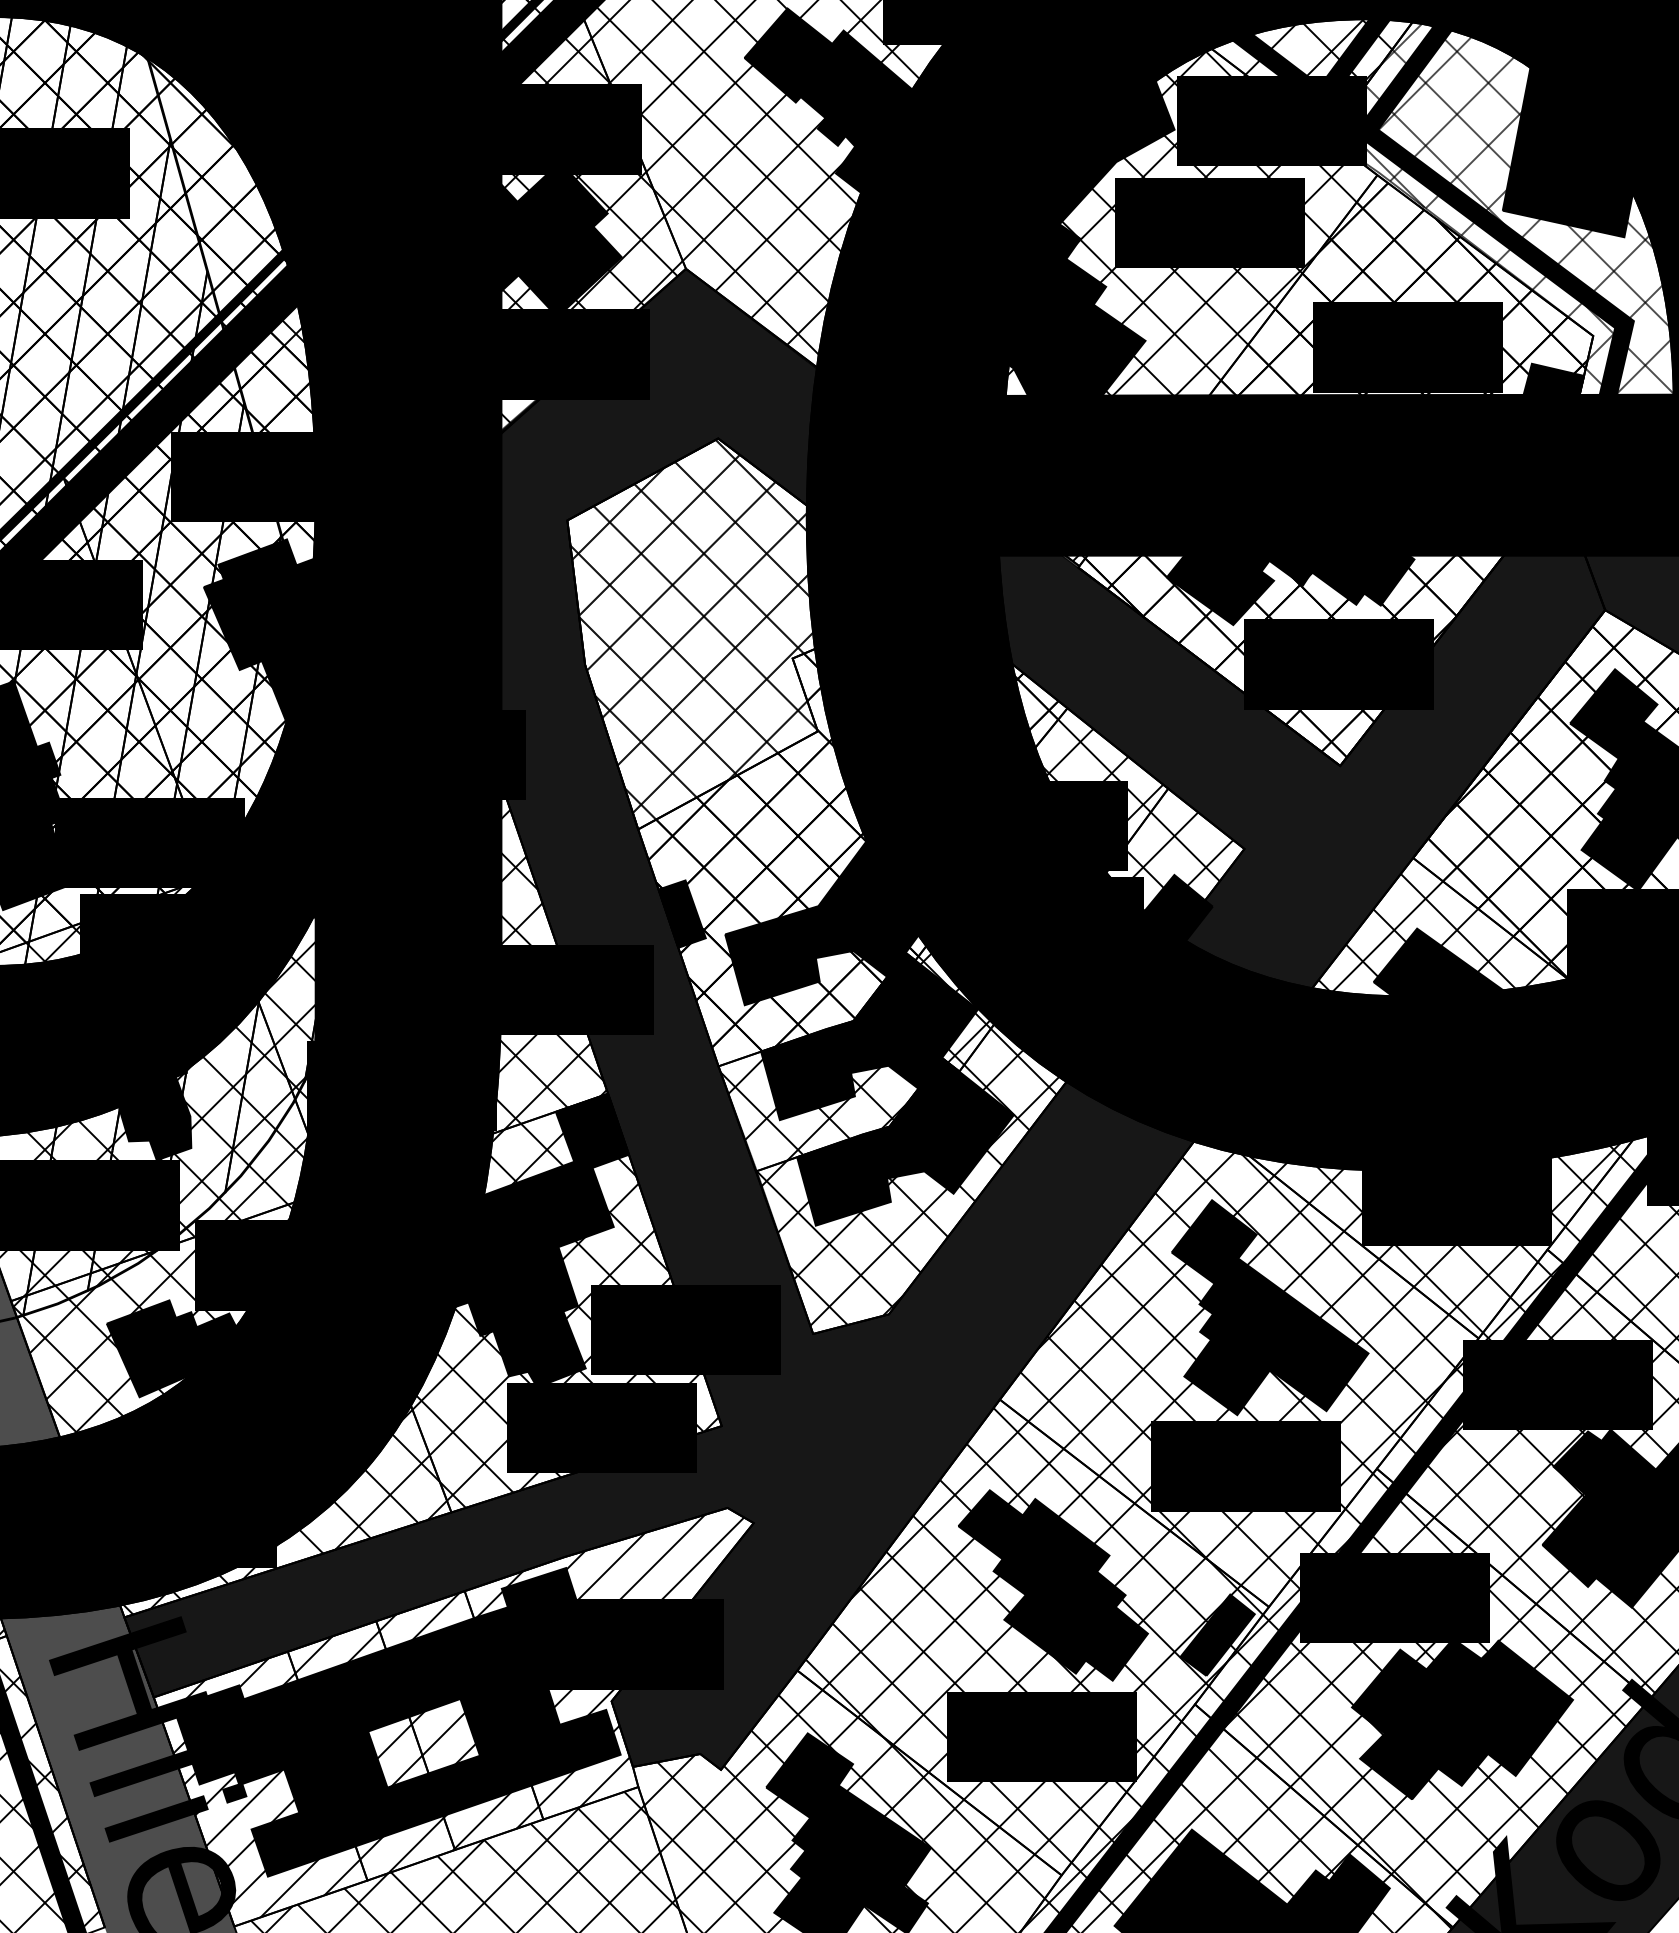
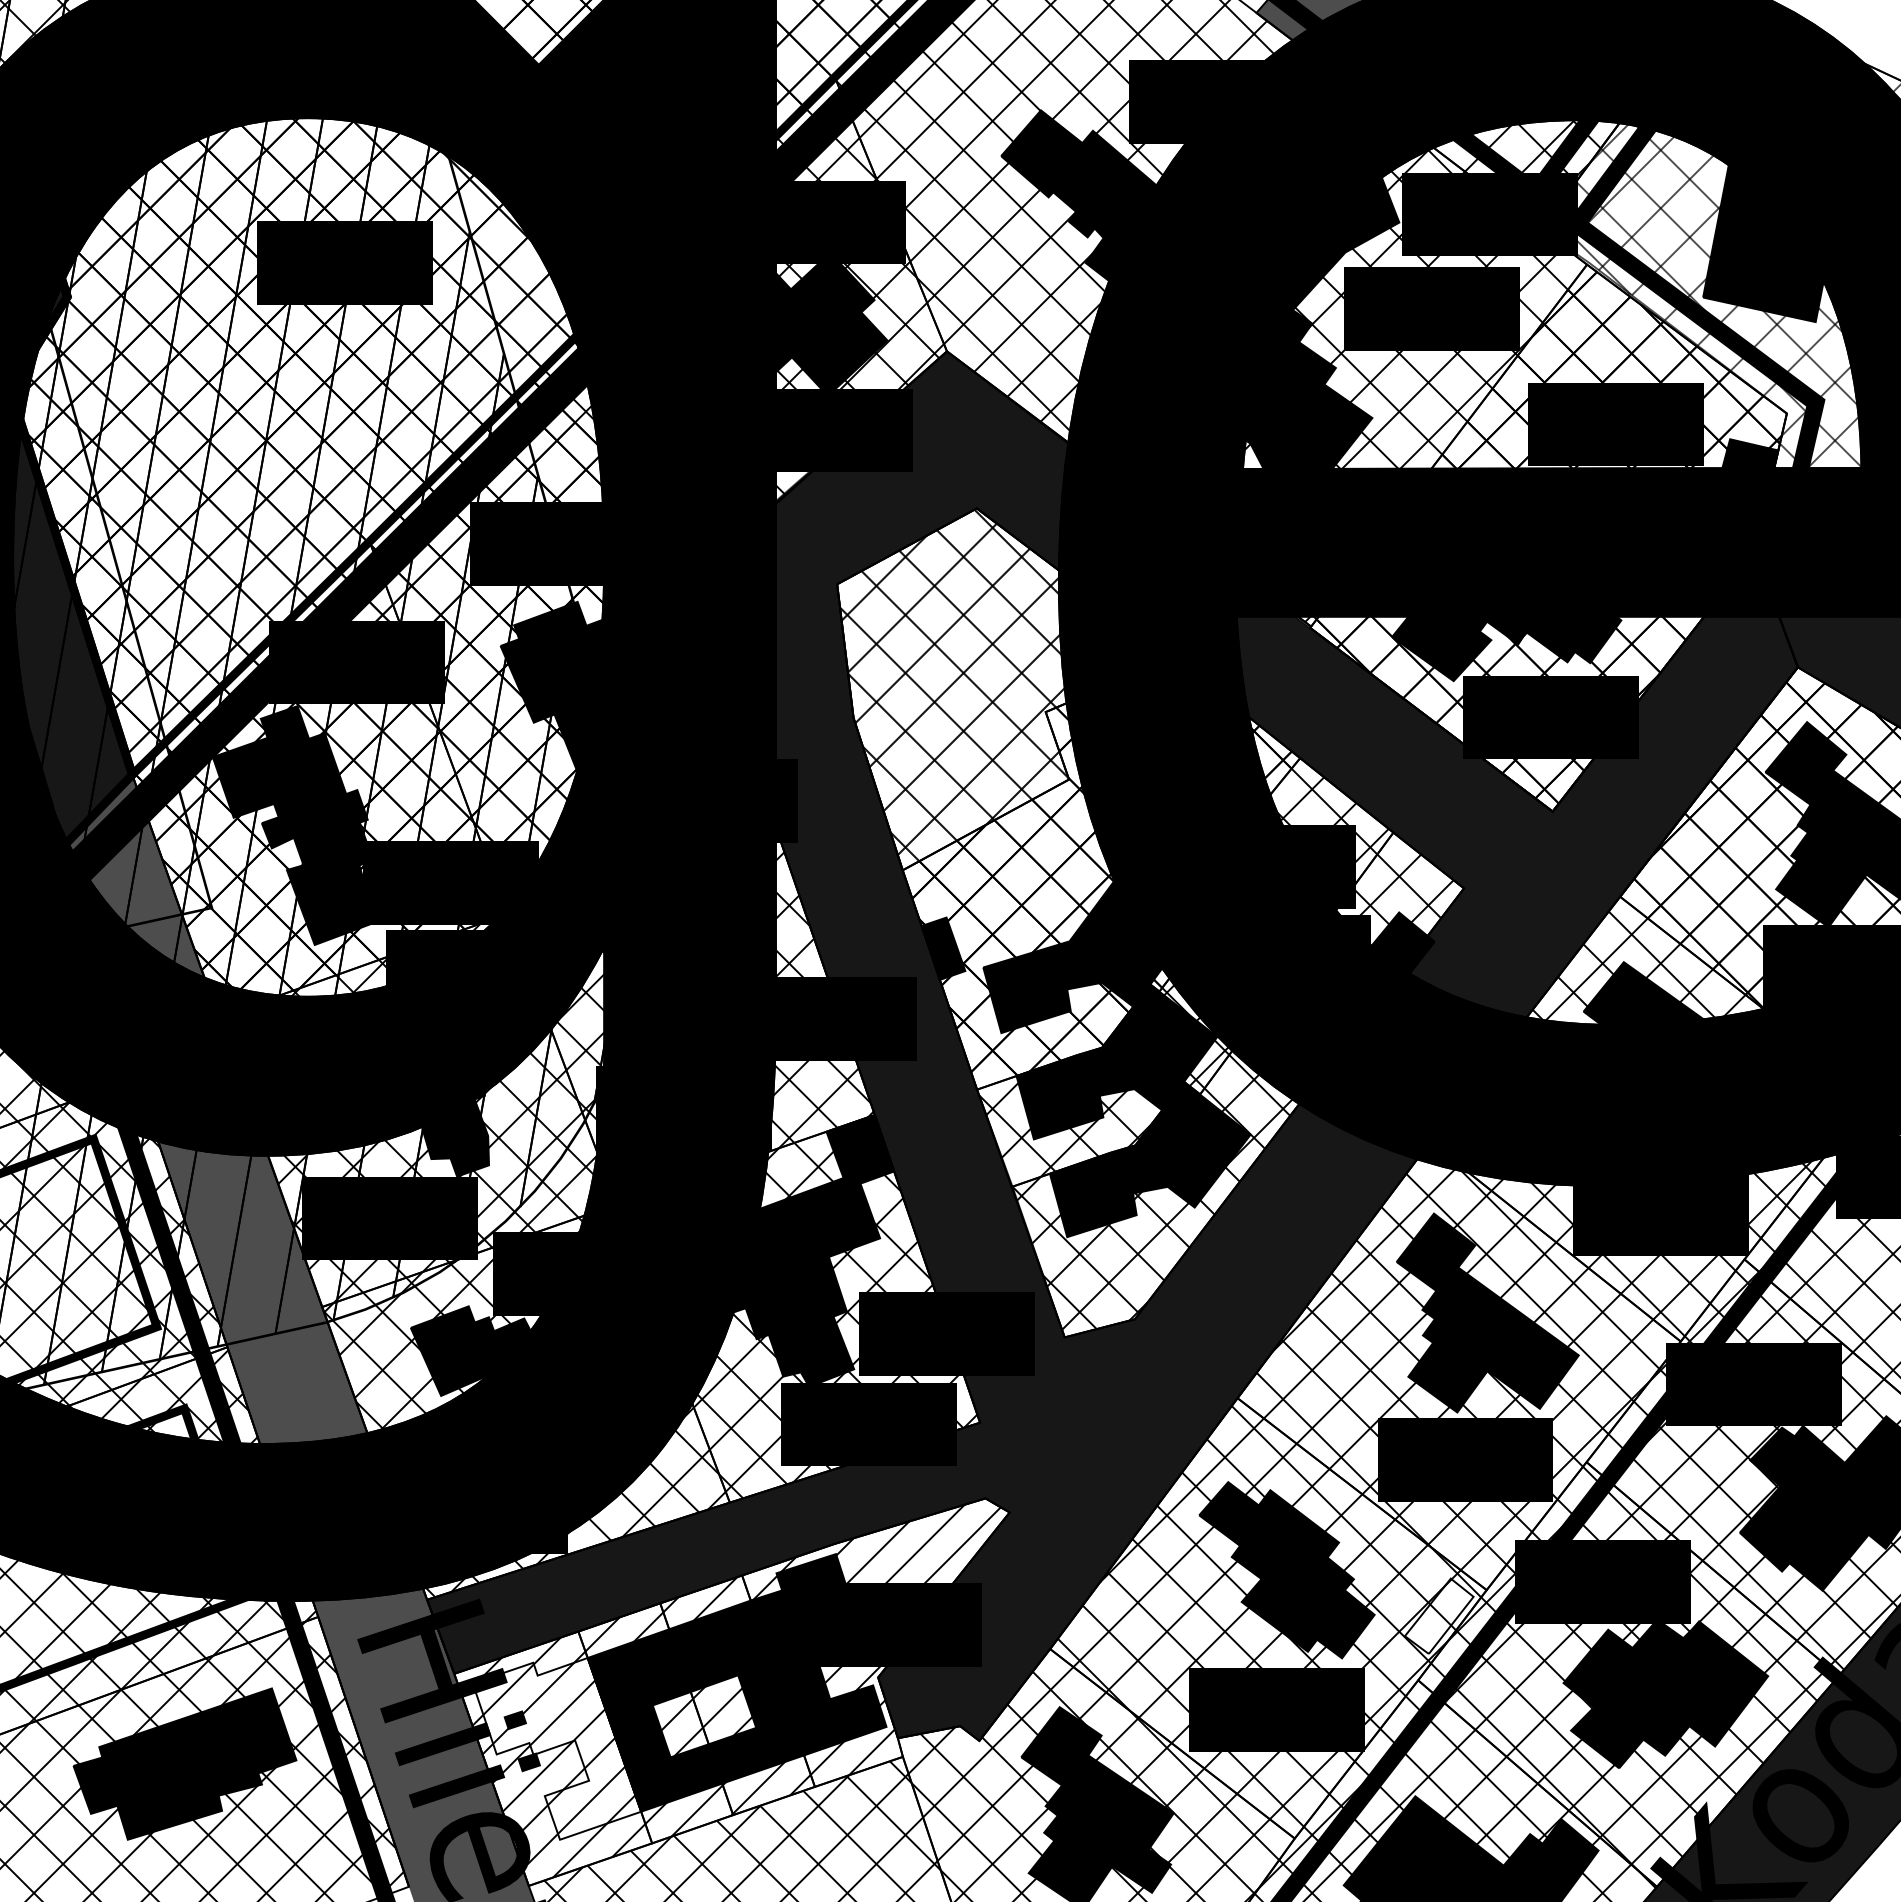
fill: (1216, 1634) -> (1438, 1615), removed
fill: (264, 1778) -> (556, 1748), removed

